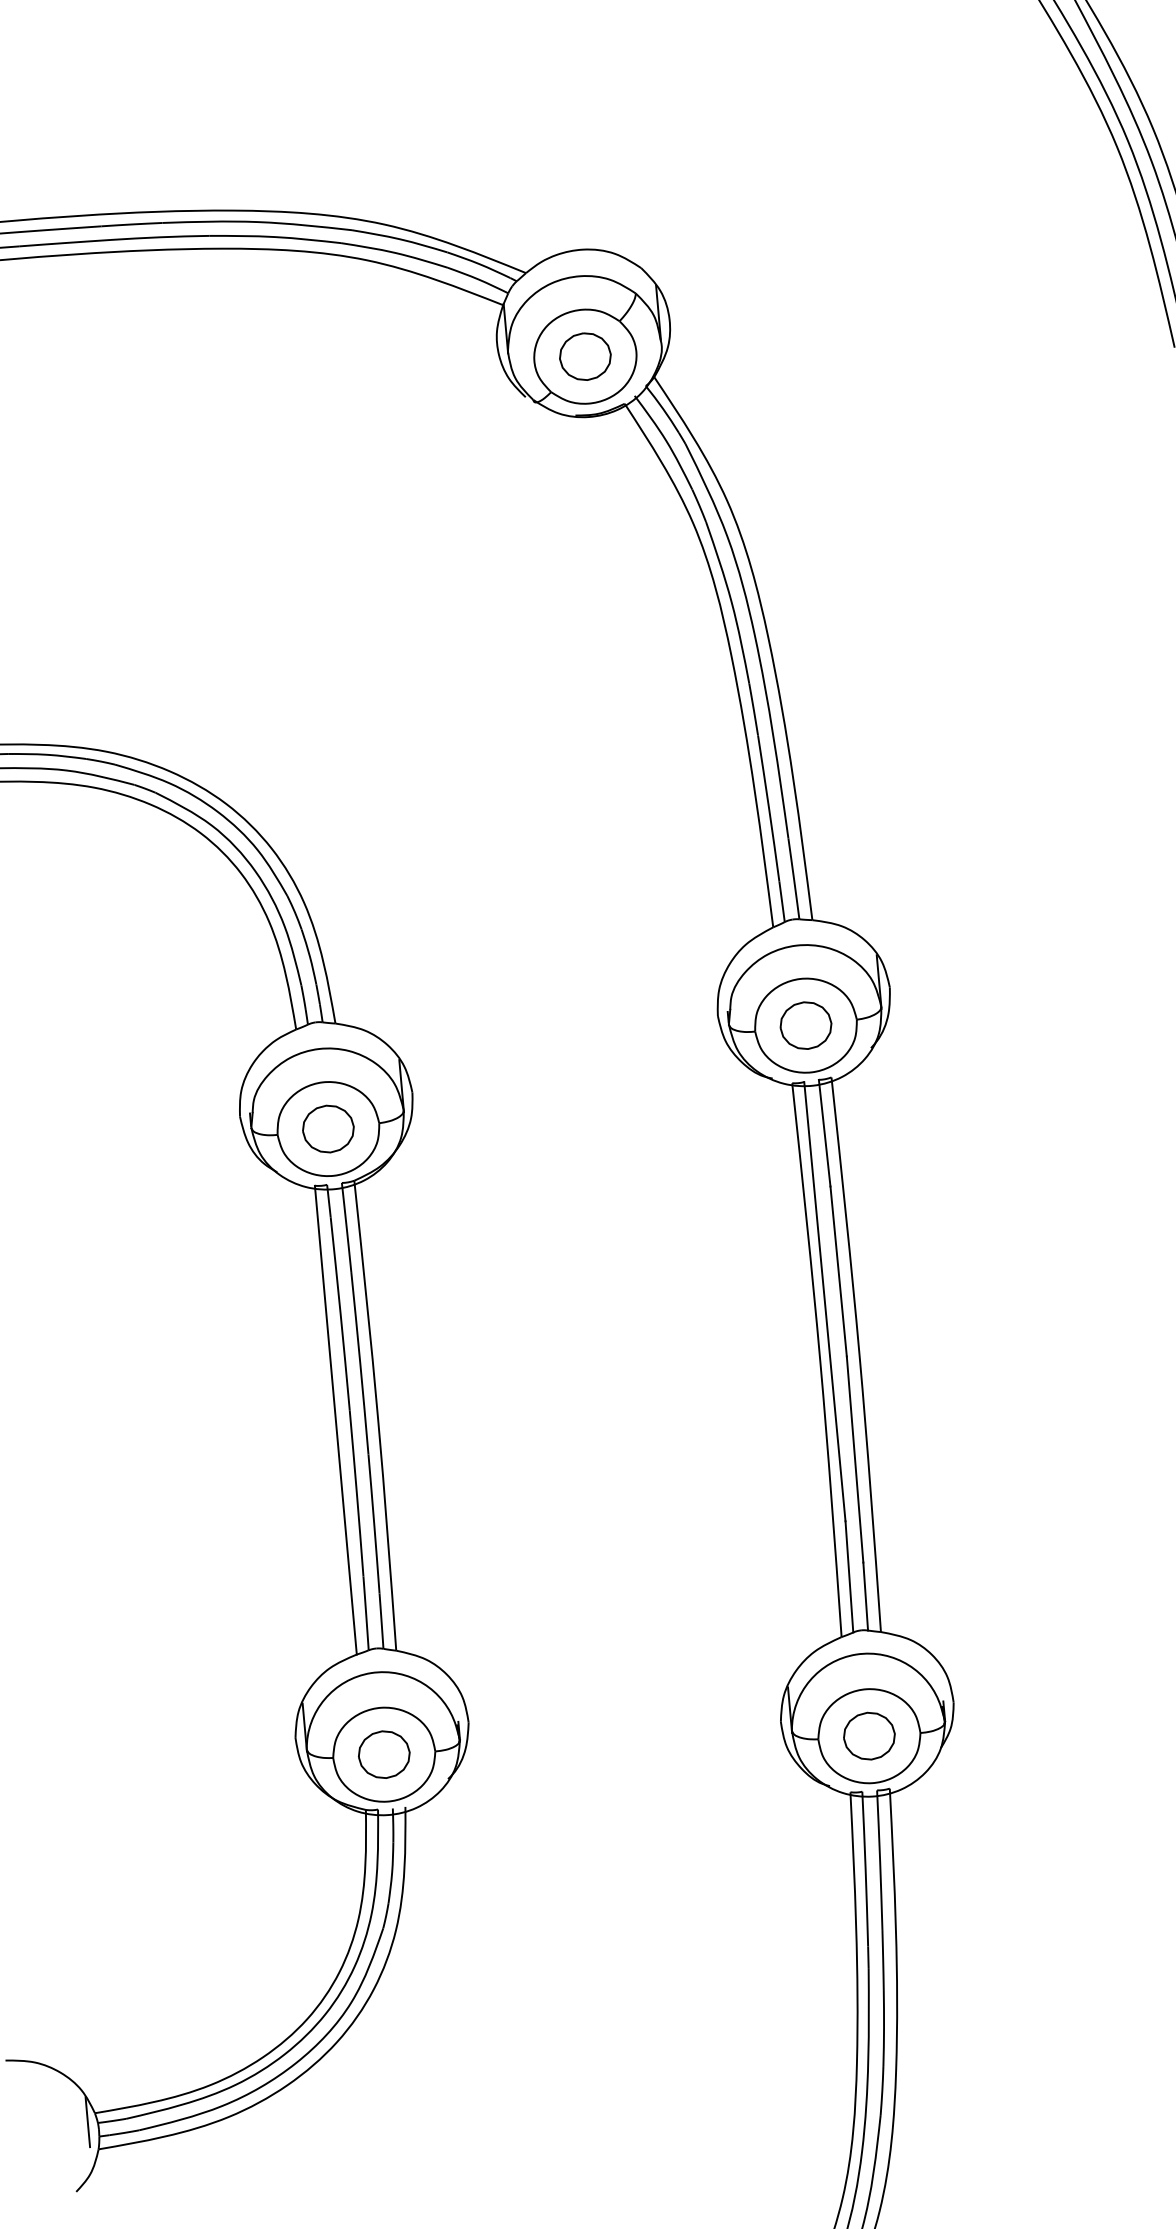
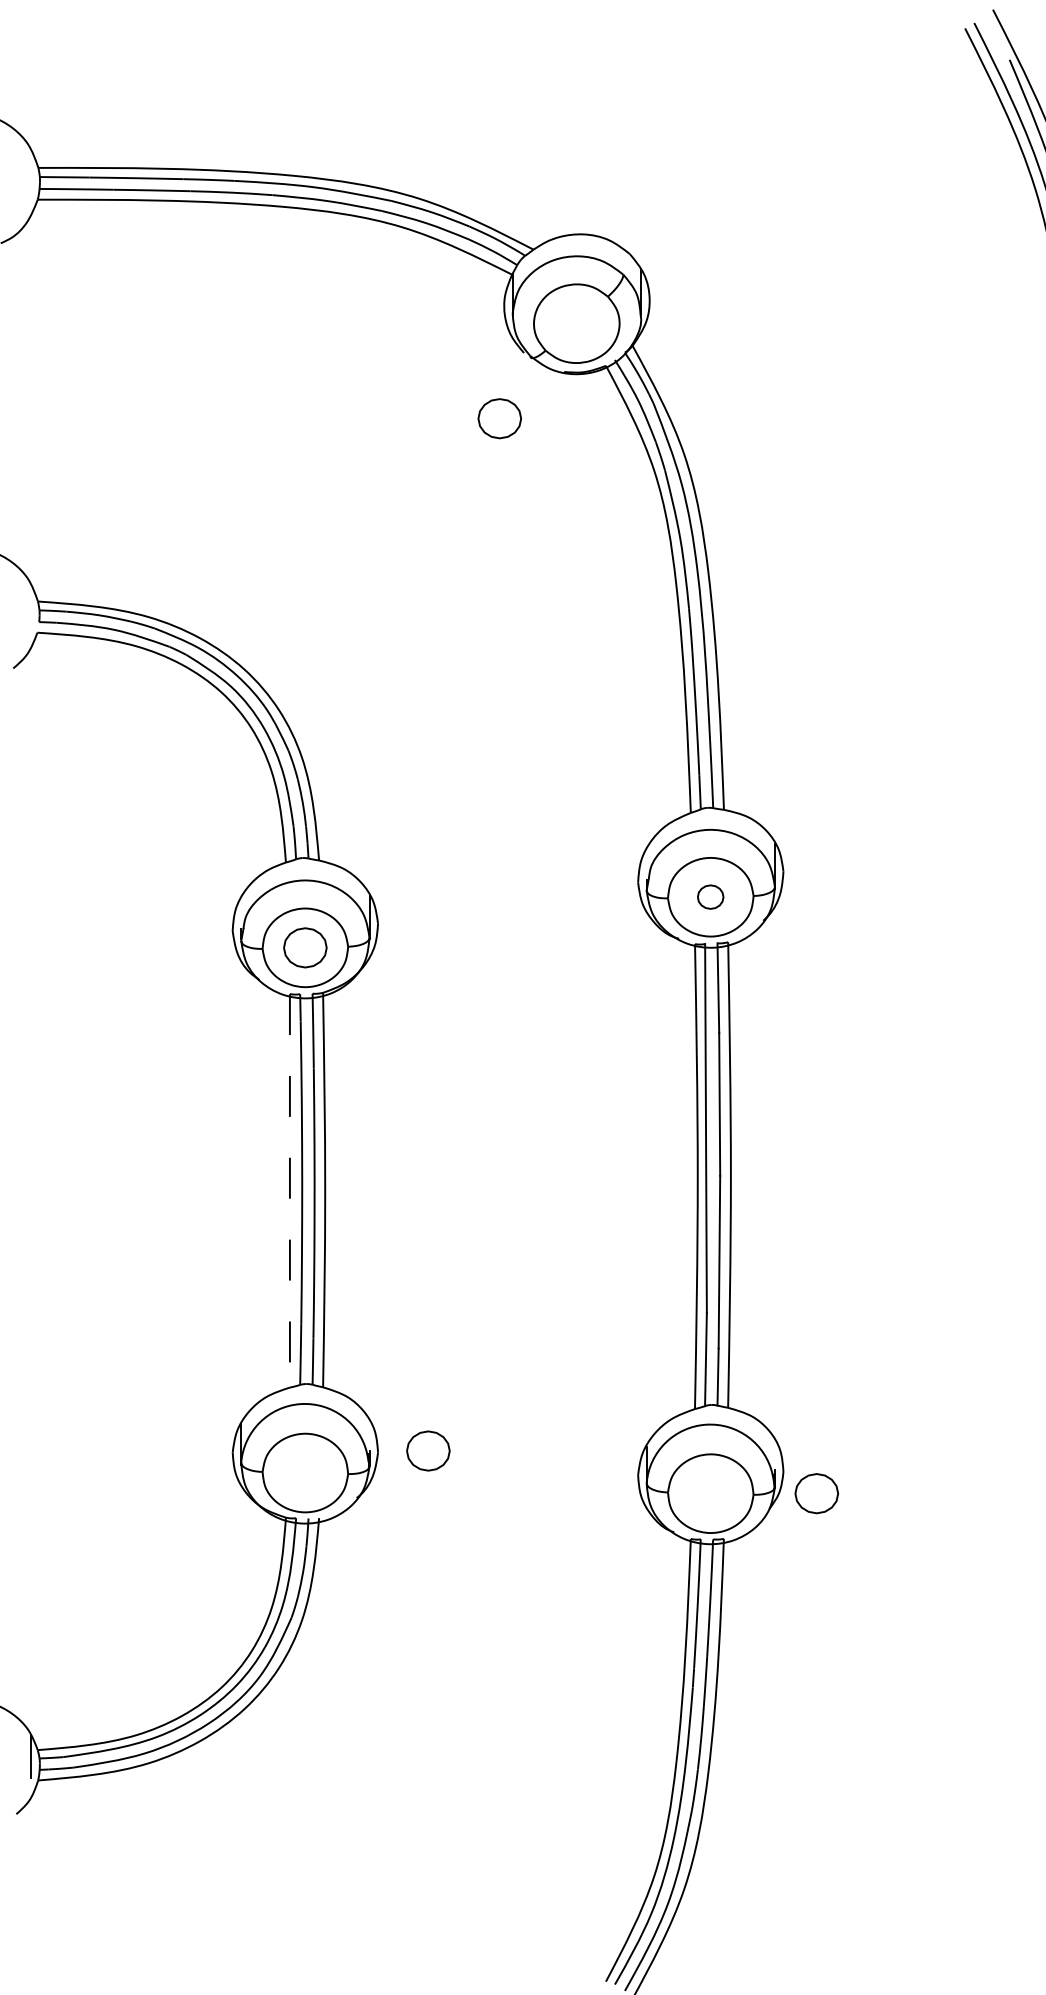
part: (585, 356) -> (499, 418), moved
part: (805, 1024) -> (710, 896), size x0.6
line: (335, 1419) -> (289, 1190), solid -> dashed
part: (869, 1736) -> (816, 1493), moved
part: (384, 1754) -> (428, 1450), moved

